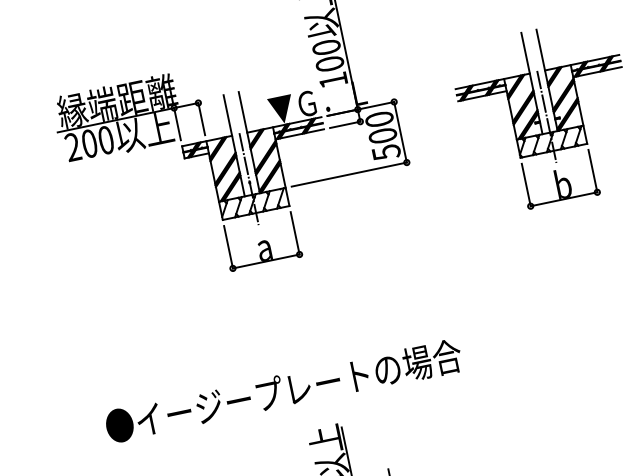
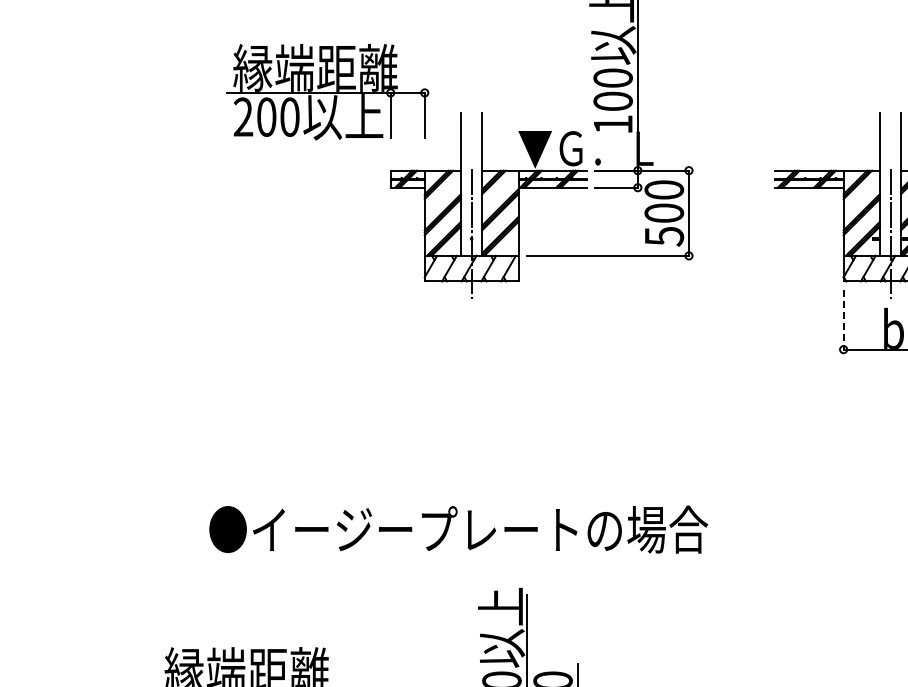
part: (129, 116) -> (327, 91), moved
line: (526, 184) -> (843, 319), solid -> dashed
part: (261, 241) -> (471, 321), removed

